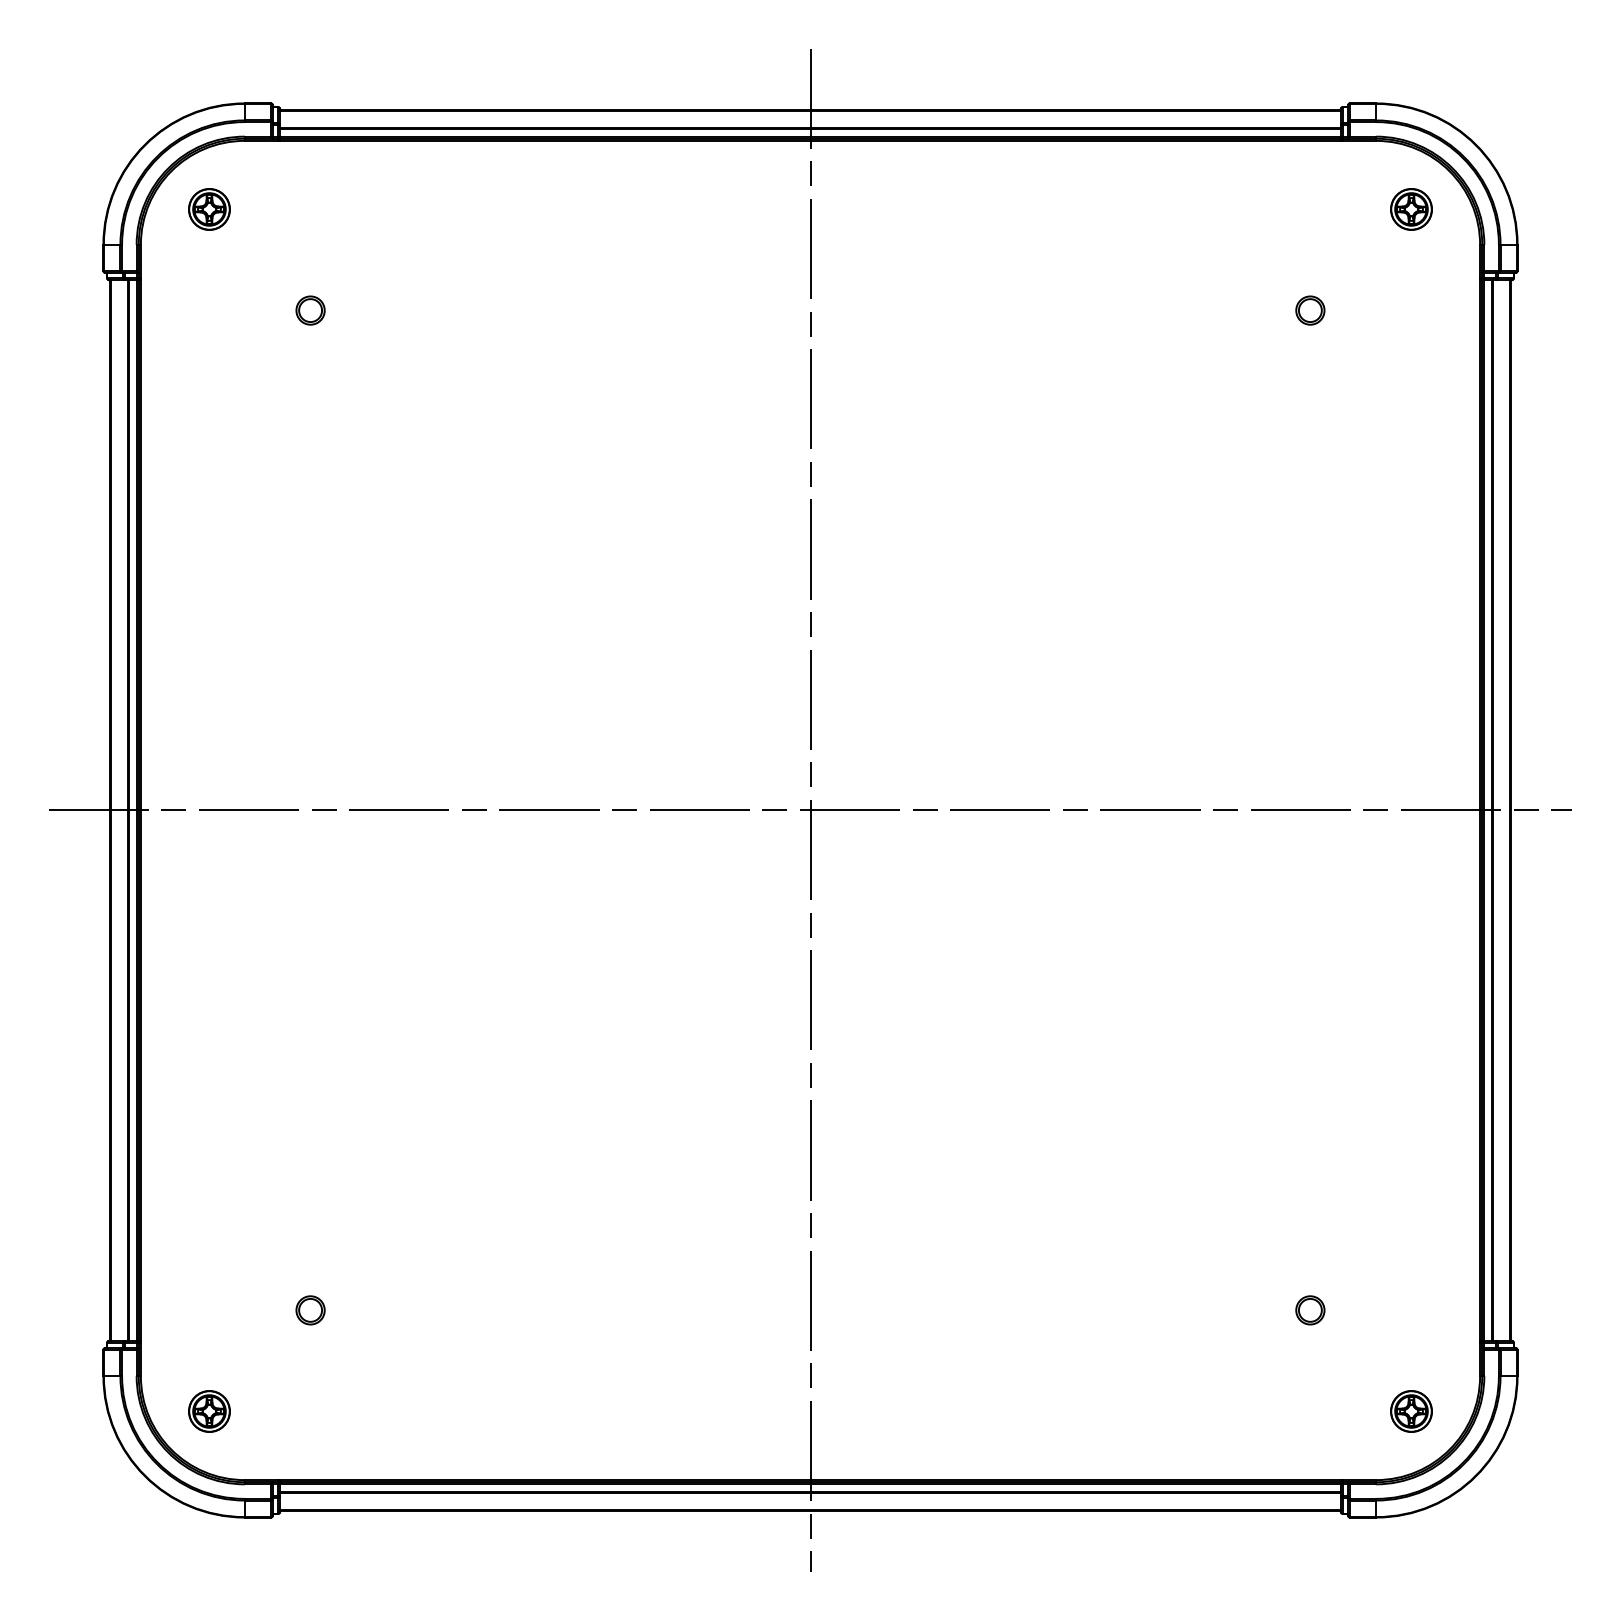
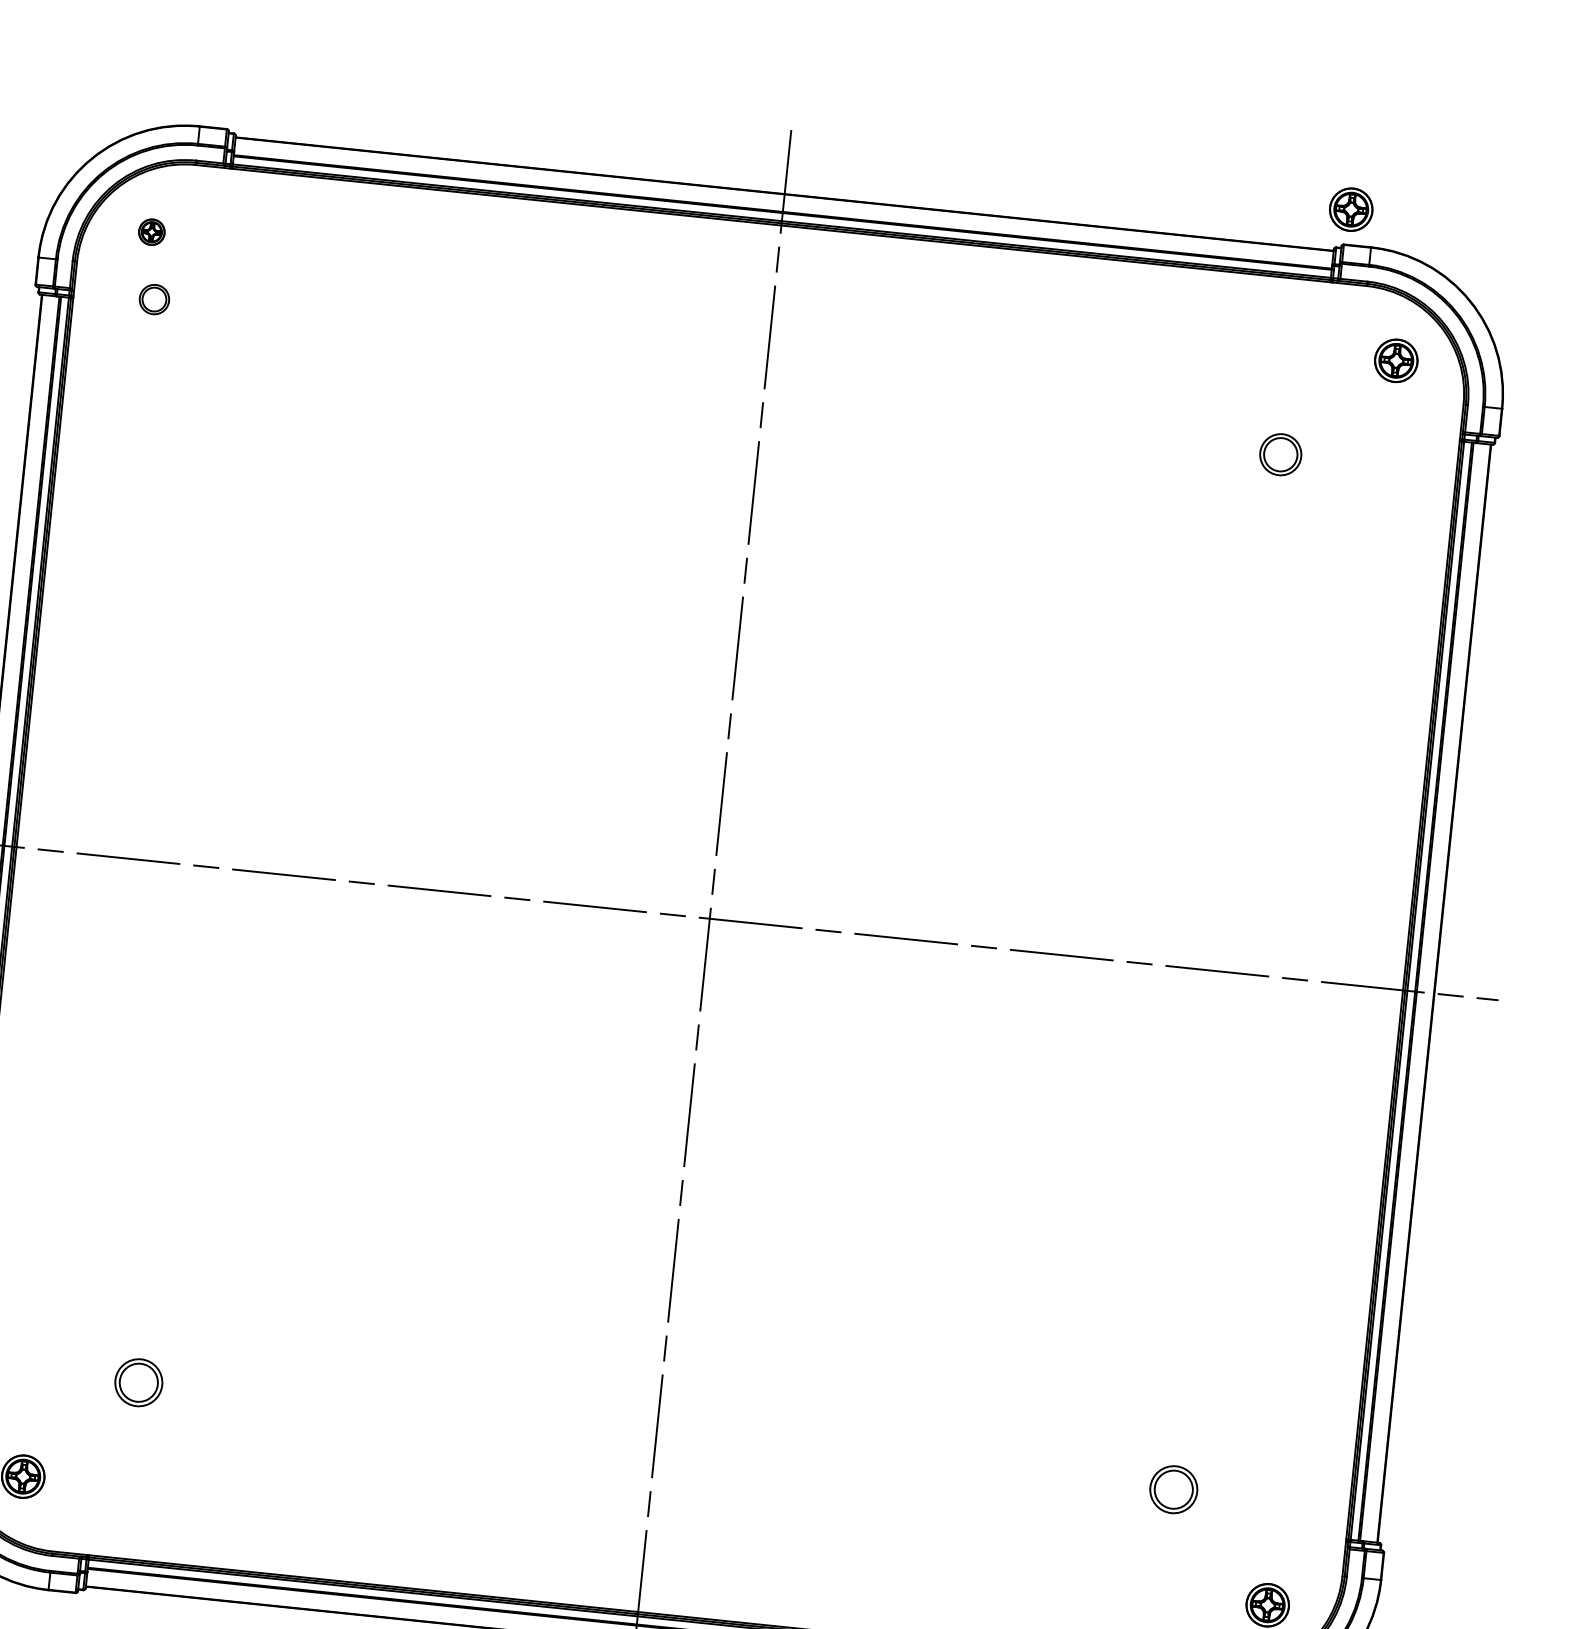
part: (1353, 69) -> (1351, 209), added
part: (209, 209) -> (151, 232), size x0.6
part: (310, 310) -> (154, 299), moved
part: (1310, 310) -> (1280, 454), size x1.4
part: (310, 1310) -> (138, 1382), size x1.6
part: (1310, 1310) -> (1173, 1489), size x1.6

